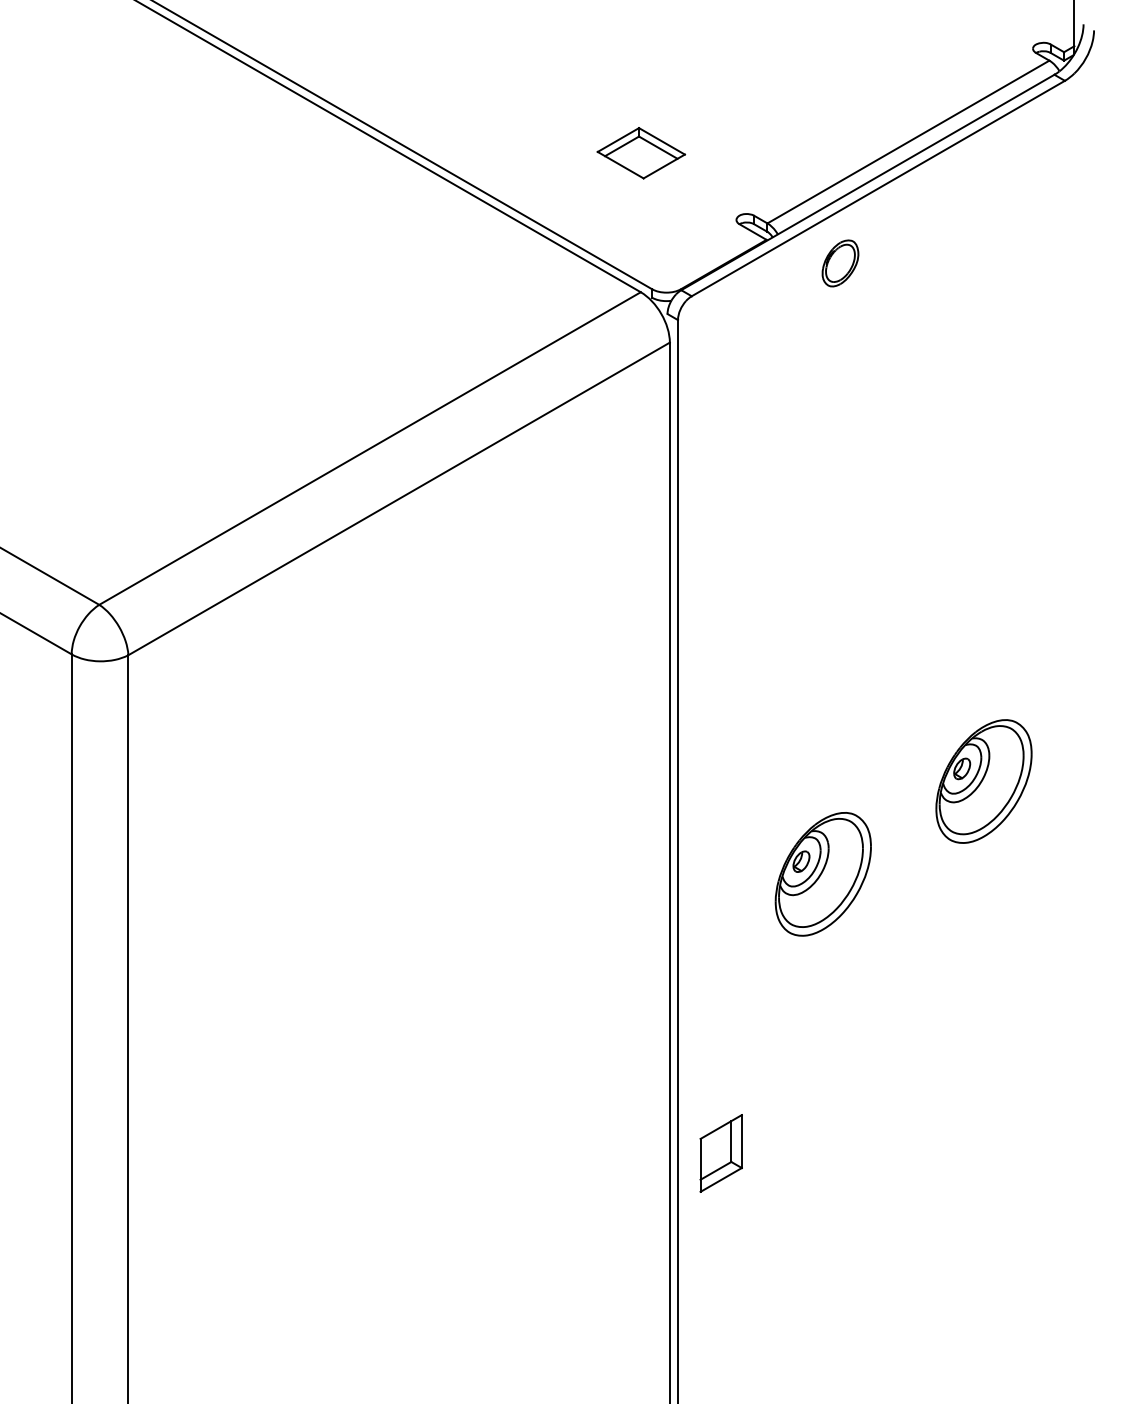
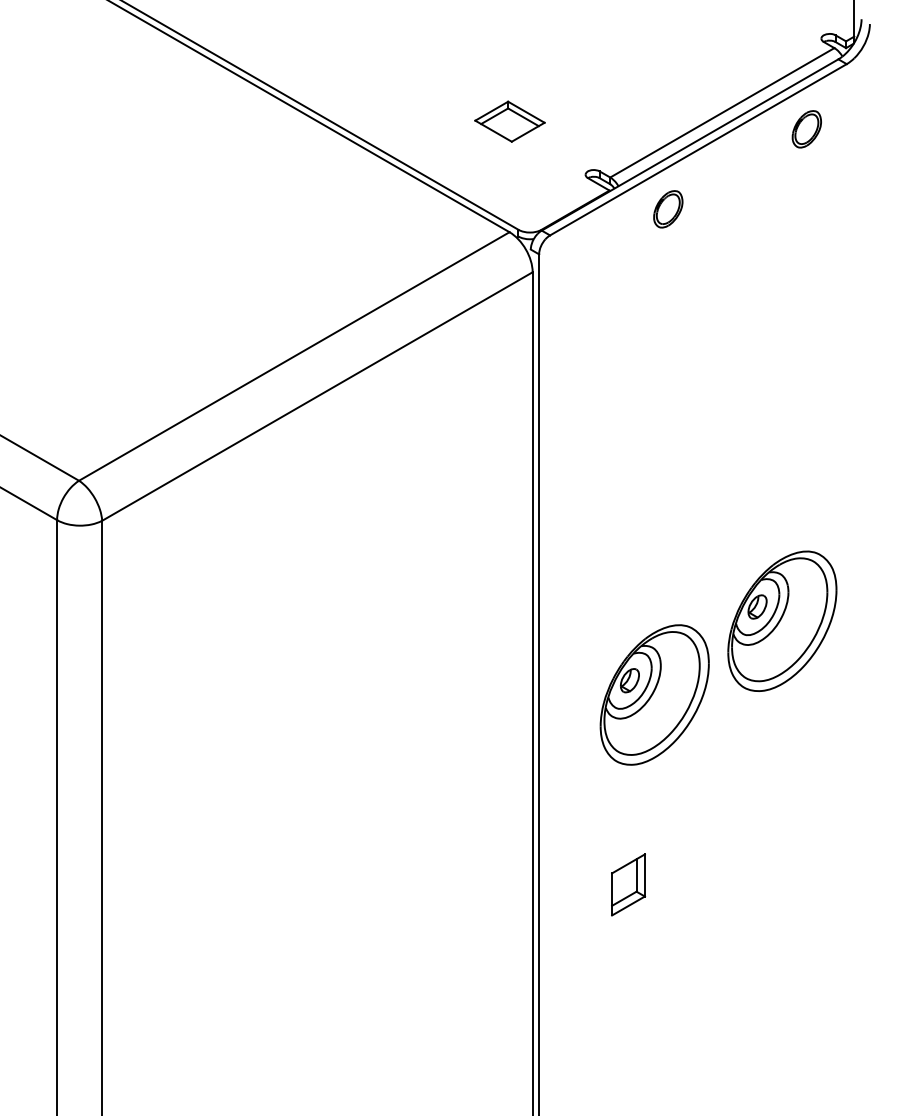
part: (1014, 163) -> (806, 129), added
part: (984, 780) -> (782, 620), size x1.43
part: (823, 873) -> (654, 694), size x1.43
part: (721, 1152) -> (628, 884), moved

